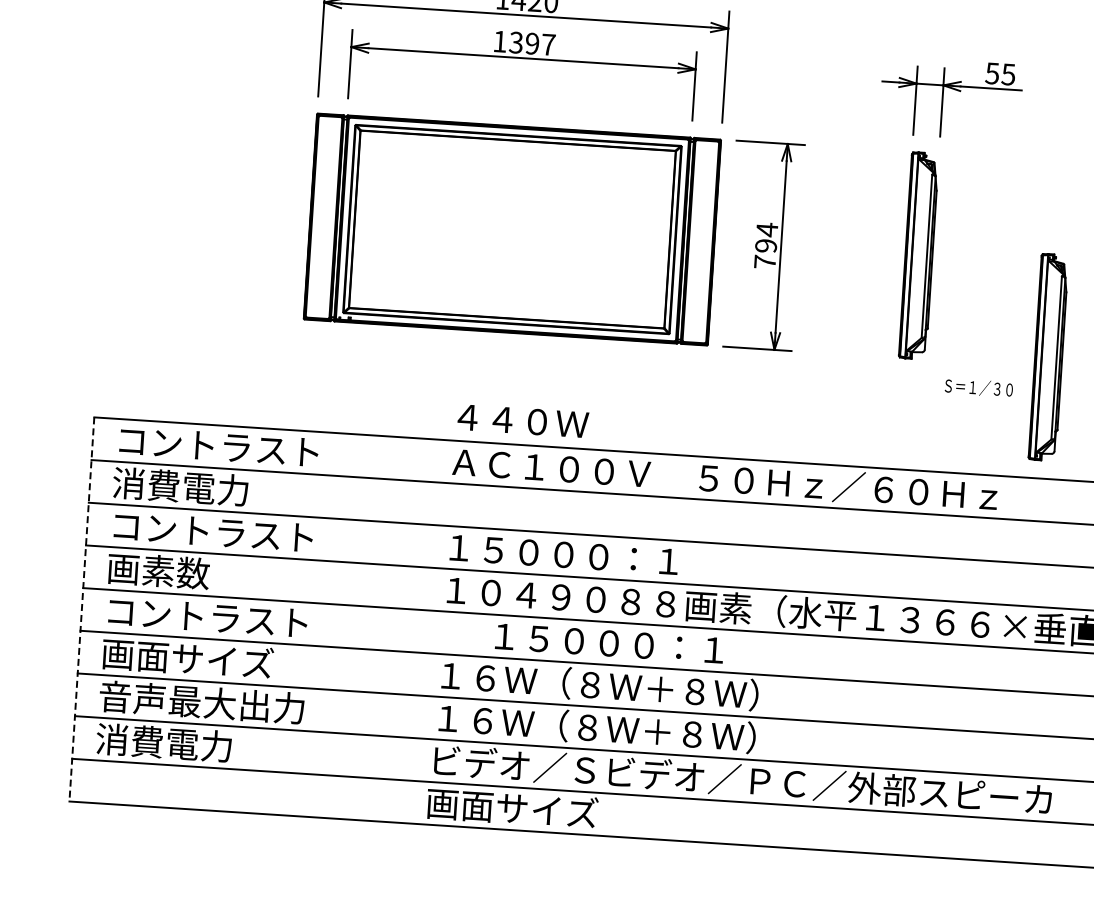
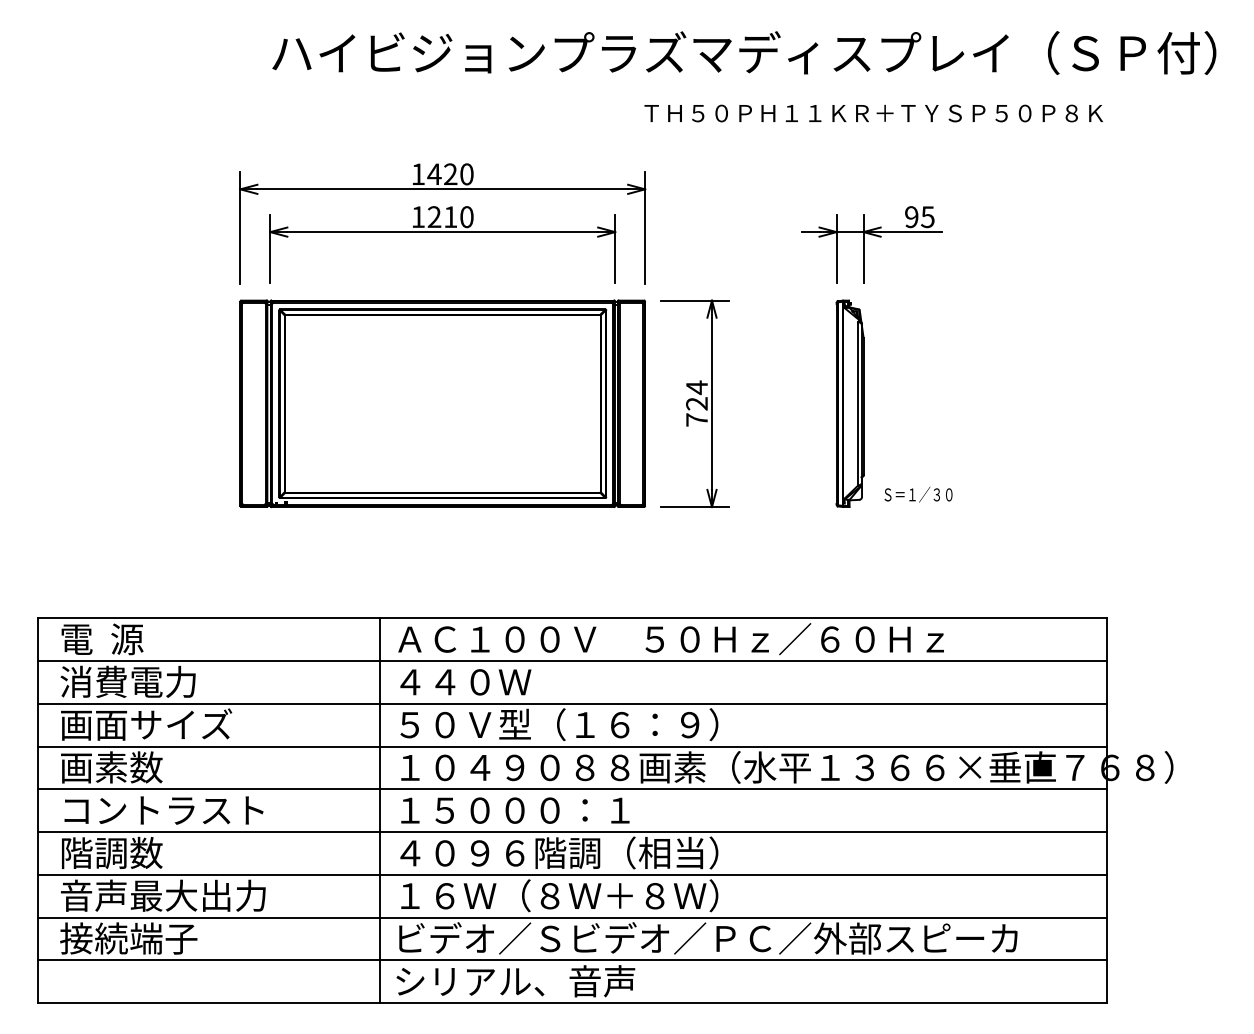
text: (532, 44) -> (450, 217), 1397 -> 1210
text: (992, 73) -> (911, 217), 55 -> 95
text: (765, 245) -> (696, 403), 794 -> 724
part: (1048, 357) -> (985, 496), removed
text: (978, 387) -> (918, 494), moved
text: (522, 421) -> (465, 682), moved
text: (217, 446) -> (162, 639), コントラスト -> 電  源
text: (212, 531) -> (162, 724), コントラスト -> 画面サイズ
text: (608, 557) -> (559, 724), １５０００：１ -> ５０Ｖ型（１６：９）
line: (81, 610) -> (37, 811), dashed -> solid
line: (423, 631) -> (379, 810), added
text: (609, 643) -> (515, 810), moved
text: (187, 658) -> (146, 852), 画面サイズ -> 階調数
text: (594, 684) -> (553, 852), １６Ｗ（８Ｗ＋８Ｗ） -> ４０９６階調（相当）
text: (164, 742) -> (128, 938), 消費電力 -> 接続端子
text: (546, 810) -> (514, 981), 画面サイズ -> シリアル、音声

